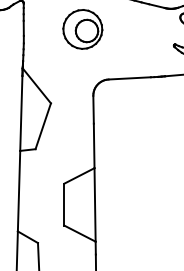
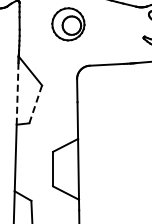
line: (21, 113) -> (17, 93), solid -> dashed
line: (42, 126) -> (35, 104), solid -> dashed

